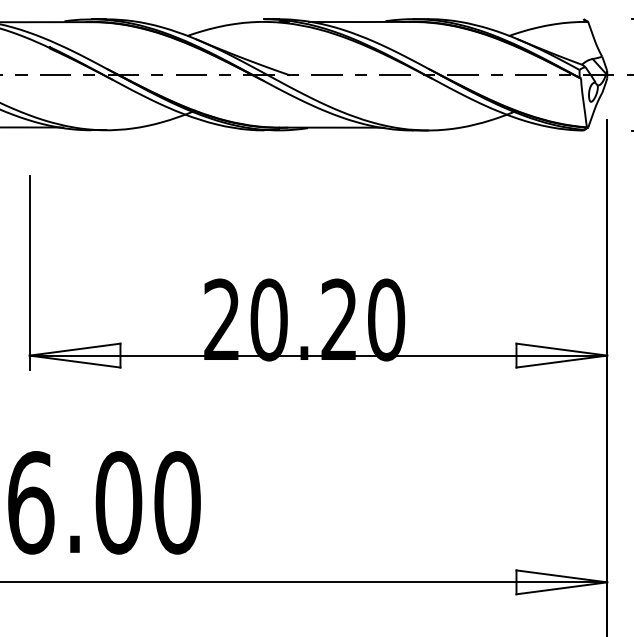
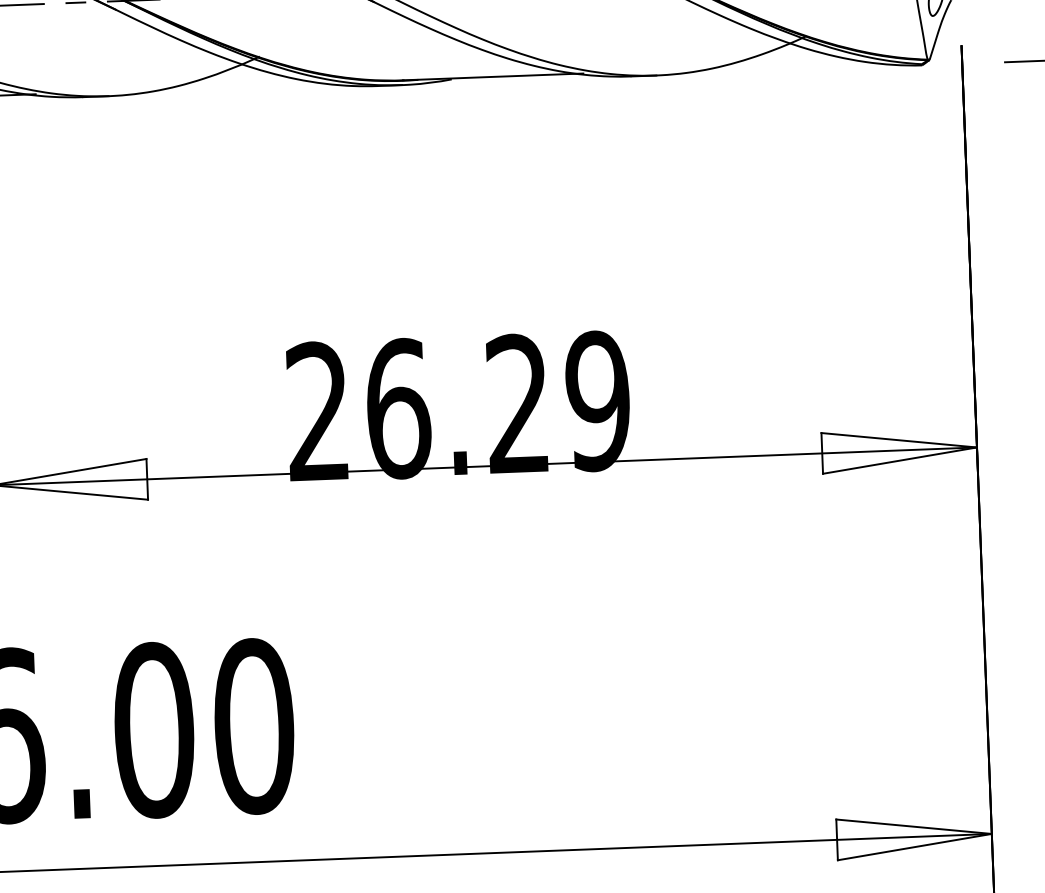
text: (327, 319) -> (497, 404), 20.20 -> 26.29

